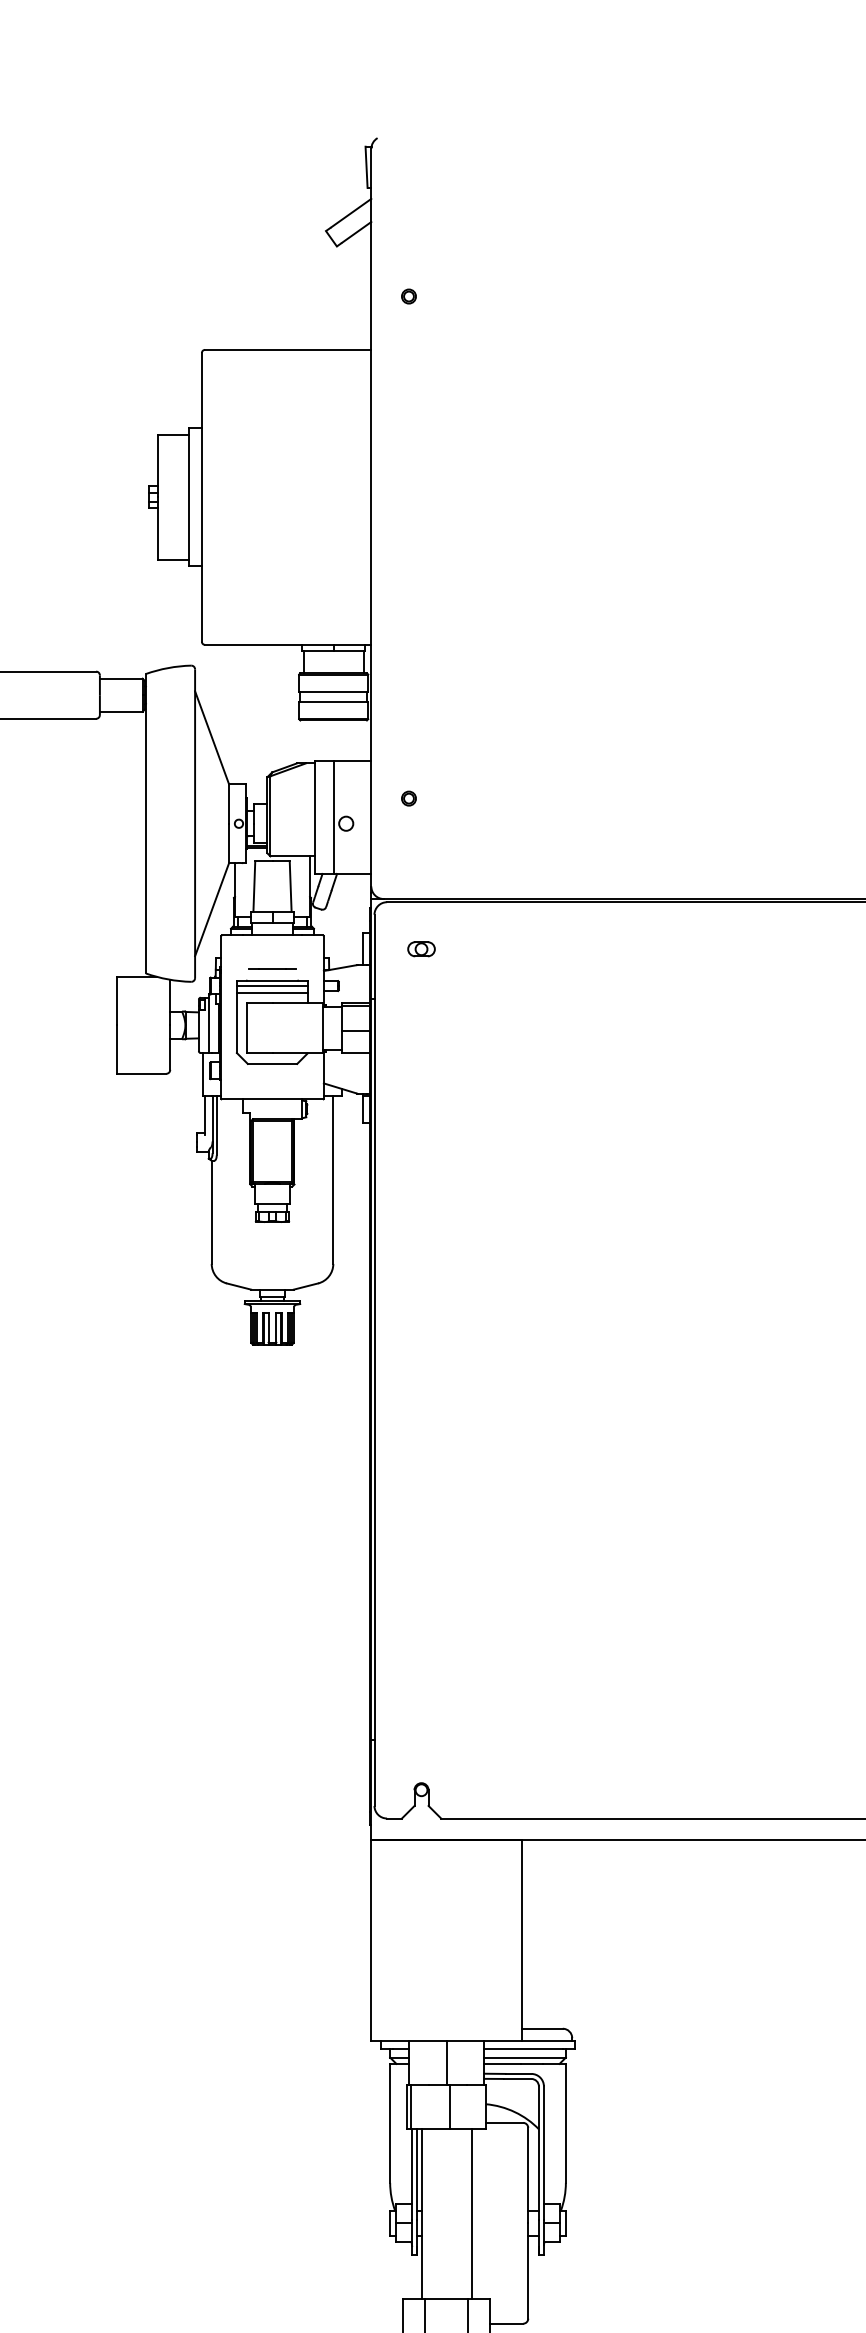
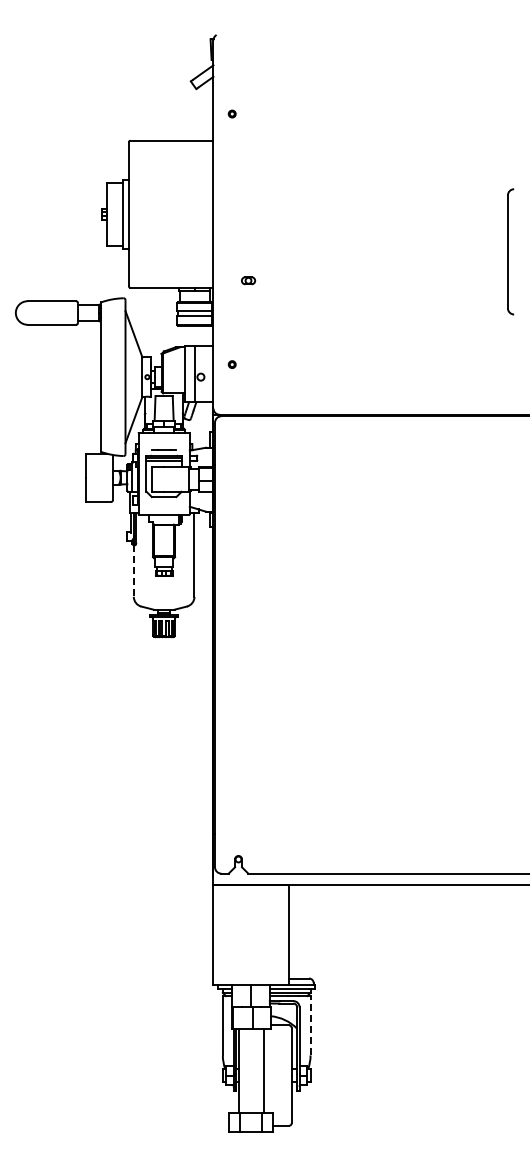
part: (421, 948) -> (248, 280), moved
line: (211, 1213) -> (133, 571), solid -> dashed
line: (565, 2122) -> (310, 1025), solid -> dashed

